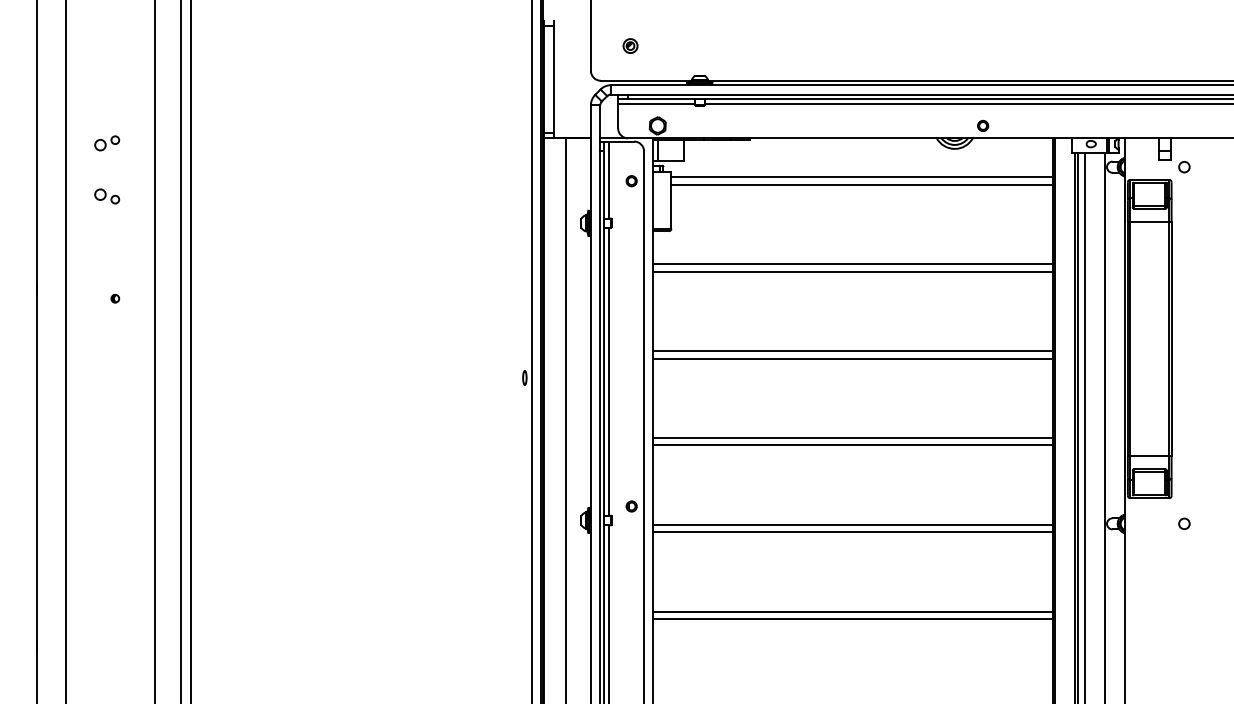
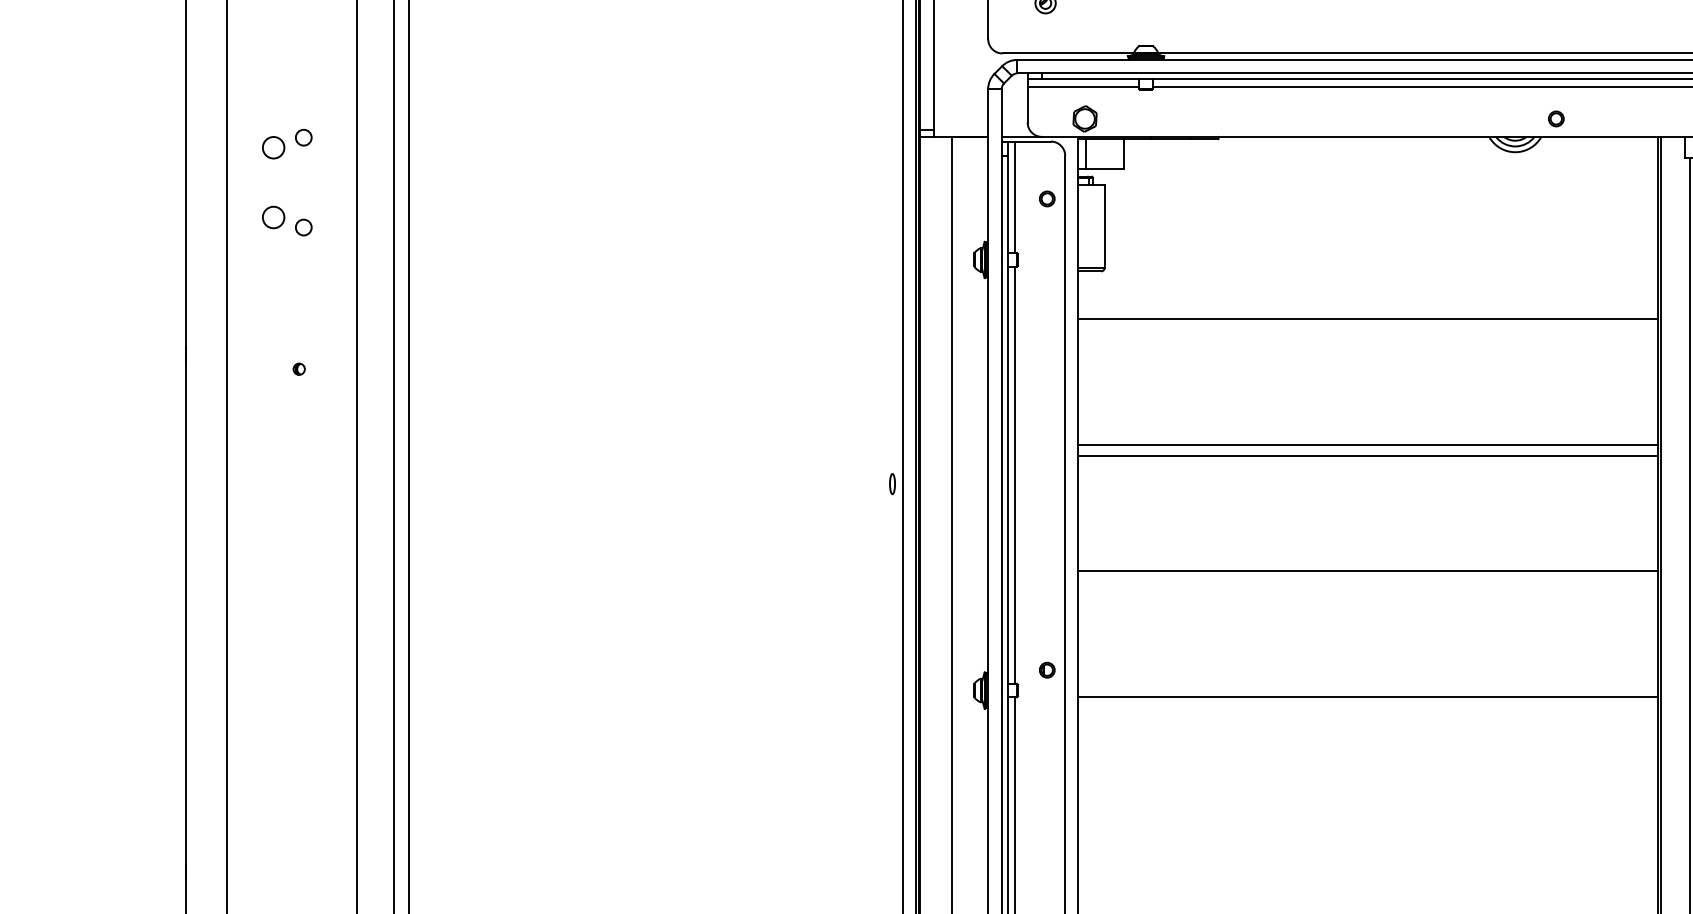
part: (107, 143) -> (287, 144), size x1.4
line: (862, 177) -> (1381, 193), removed
line: (862, 184) -> (1381, 203), removed
part: (107, 196) -> (287, 221), size x1.4
line: (852, 271) -> (1367, 329), removed
line: (852, 445) -> (1367, 581), removed
line: (852, 532) -> (1367, 707), removed
line: (852, 611) -> (1367, 822), removed
line: (852, 619) -> (1367, 833), removed

